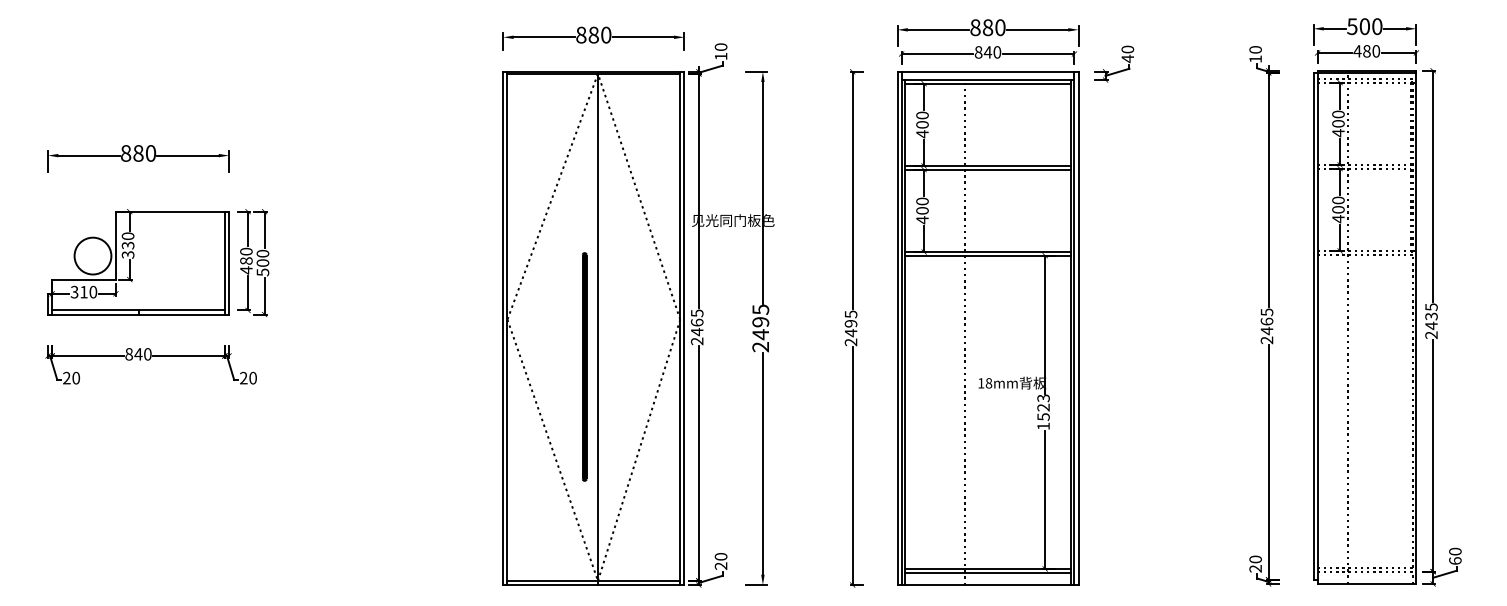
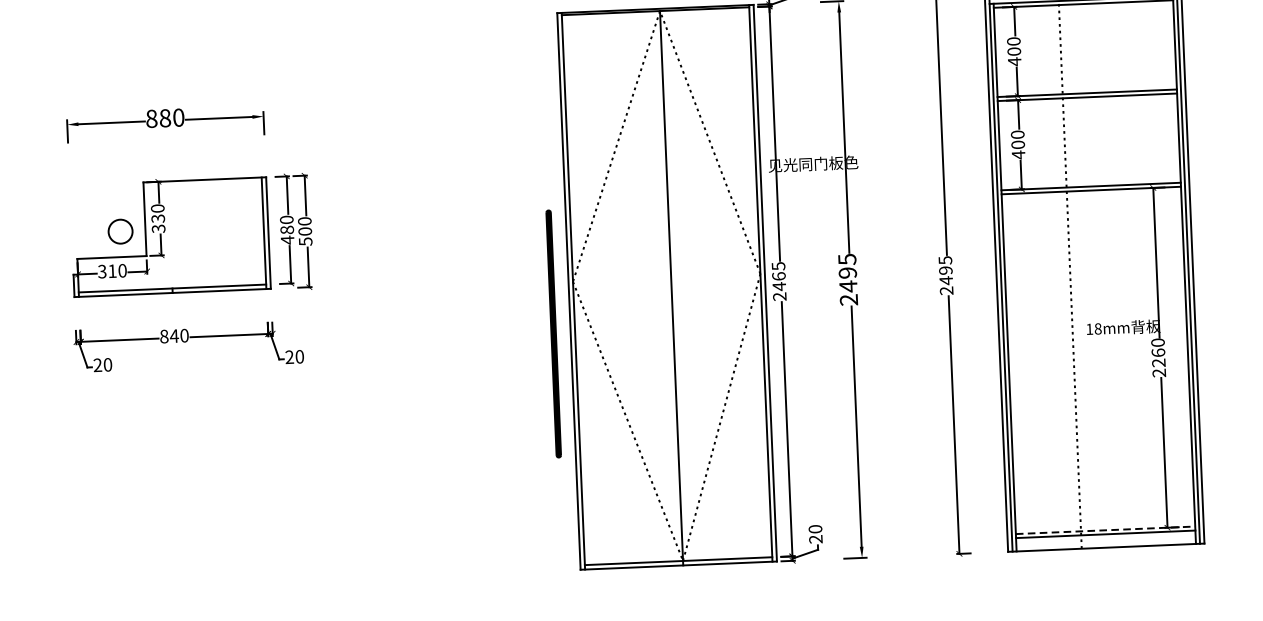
circle: (92, 255) -> (120, 231), size x0.6
part: (584, 366) -> (553, 333), moved
text: (1043, 412) -> (1158, 358), 1523 -> 2260
line: (988, 568) -> (1106, 529), solid -> dashed

